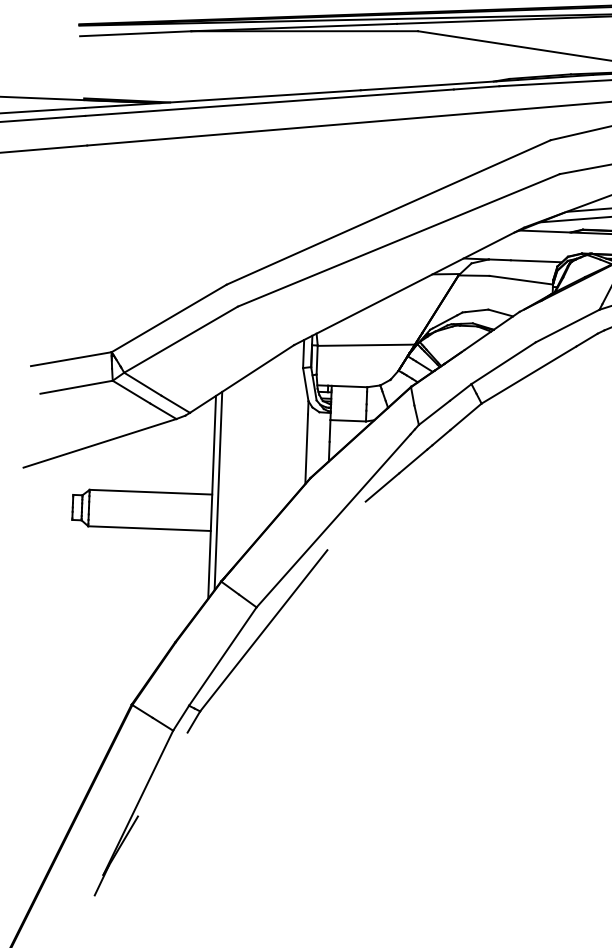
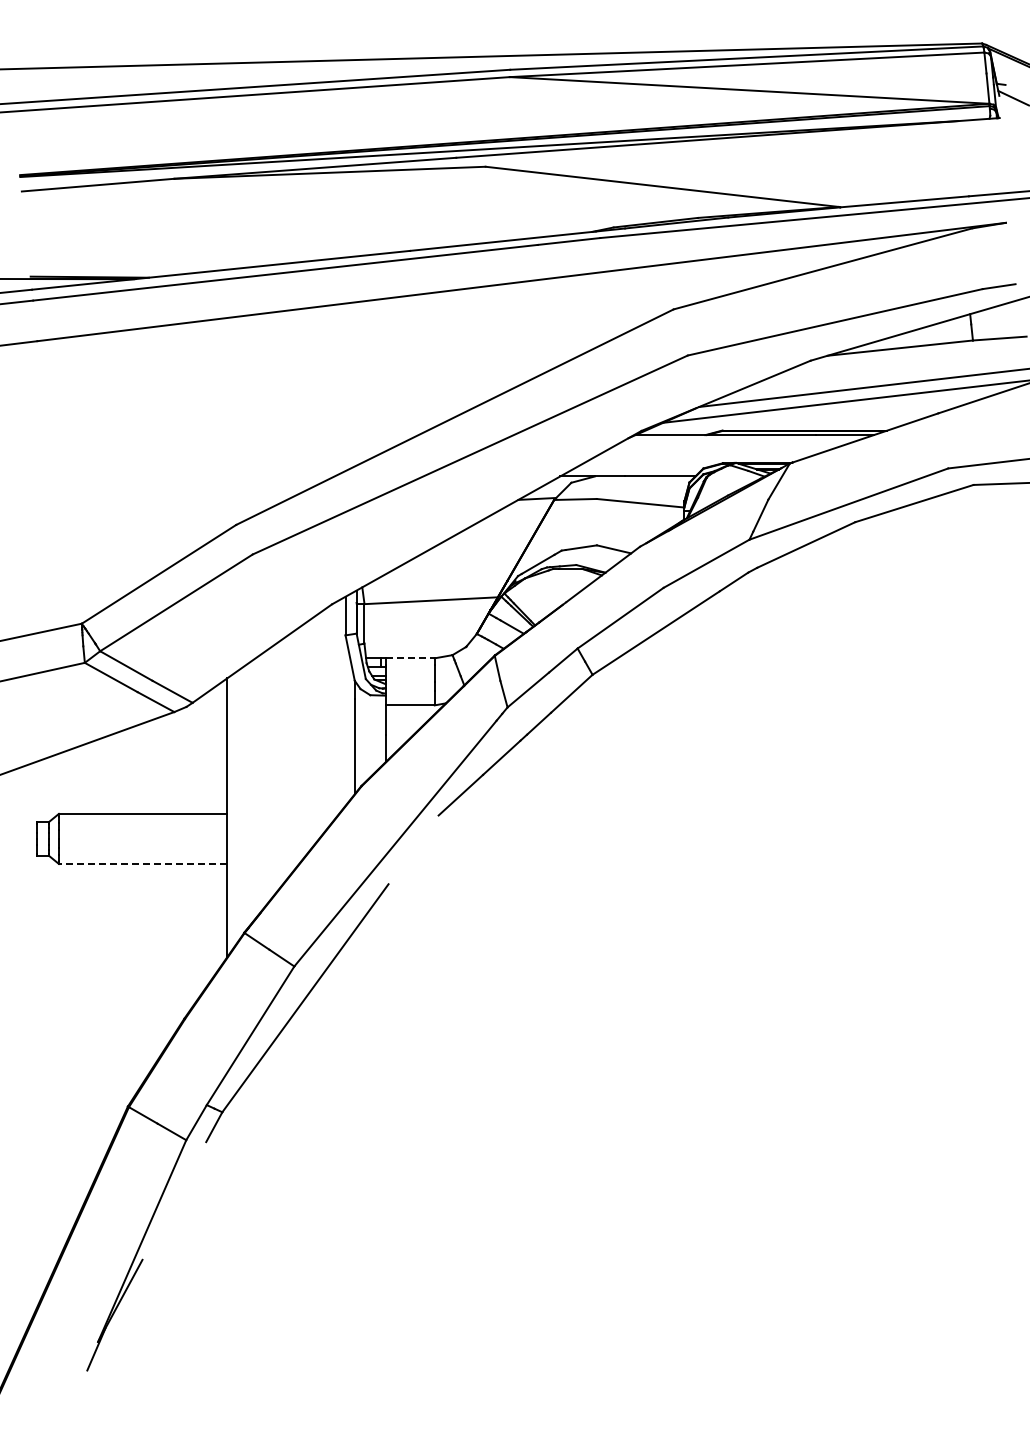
line: (349, 386) -> (410, 658), solid -> dashed
line: (218, 490) -> (235, 808), removed
line: (149, 528) -> (142, 863), solid -> dashed

